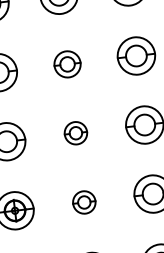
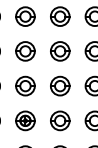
part: (67, 64) -> (60, 51), size x1.43
part: (76, 132) -> (60, 85), size x1.67
part: (84, 201) -> (60, 120), size x1.67

